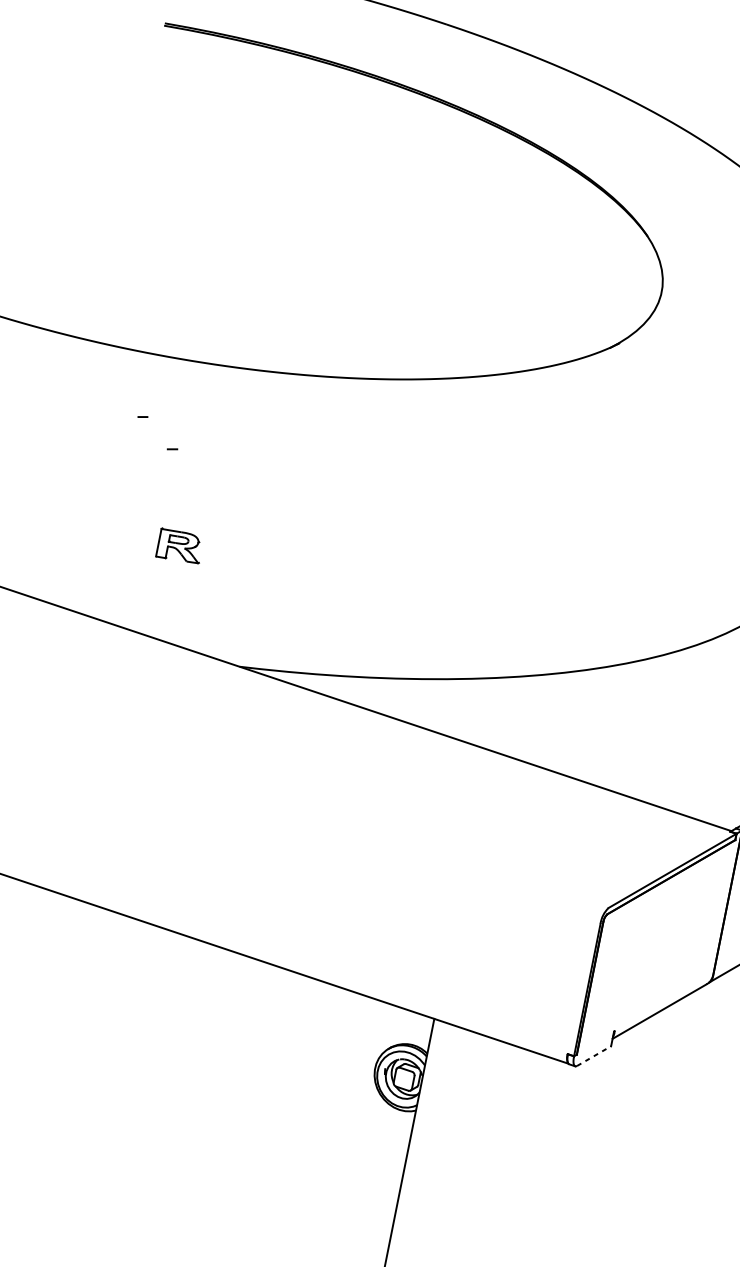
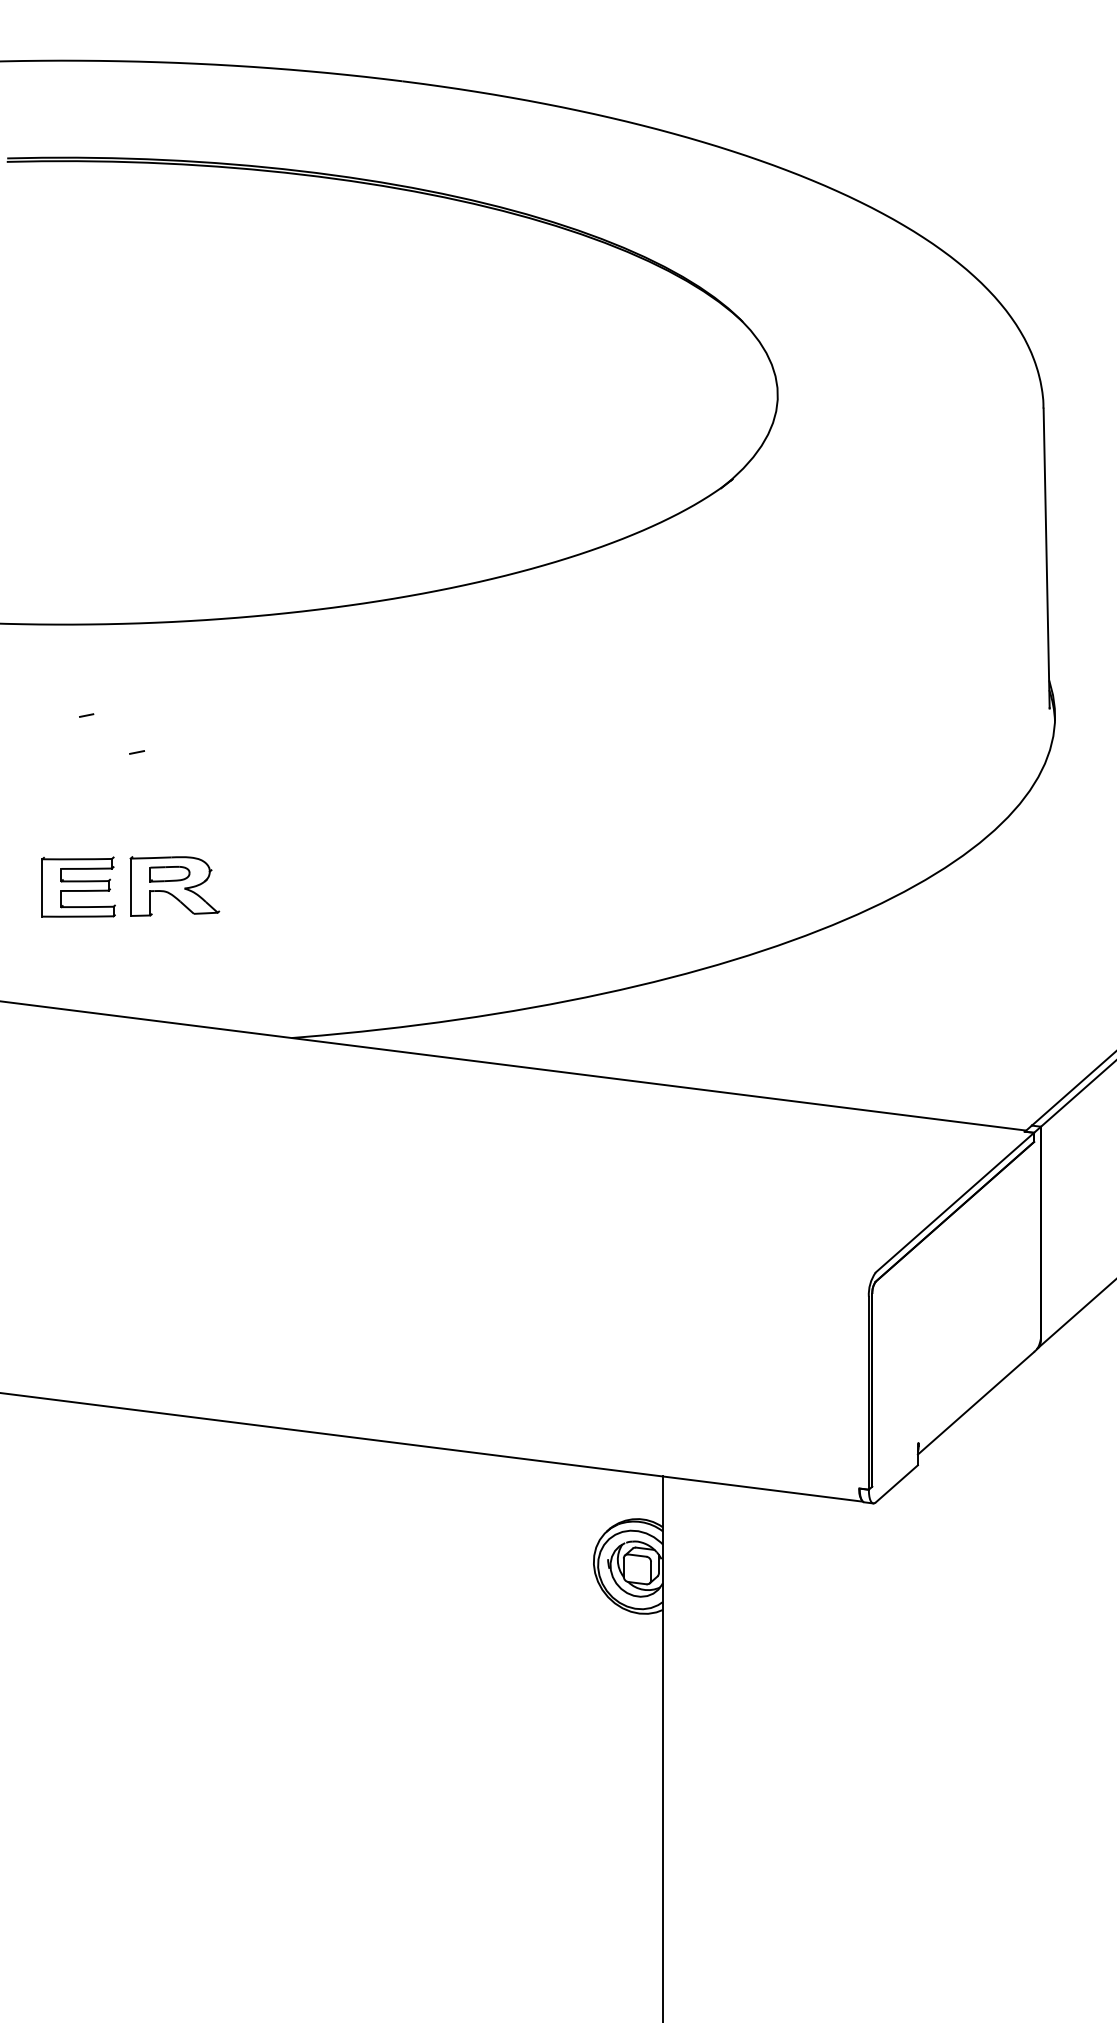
part: (113, 533) -> (78, 886), added
part: (179, 546) -> (174, 886), size x1.43
line: (594, 1055) -> (897, 1483), dashed -> solid

